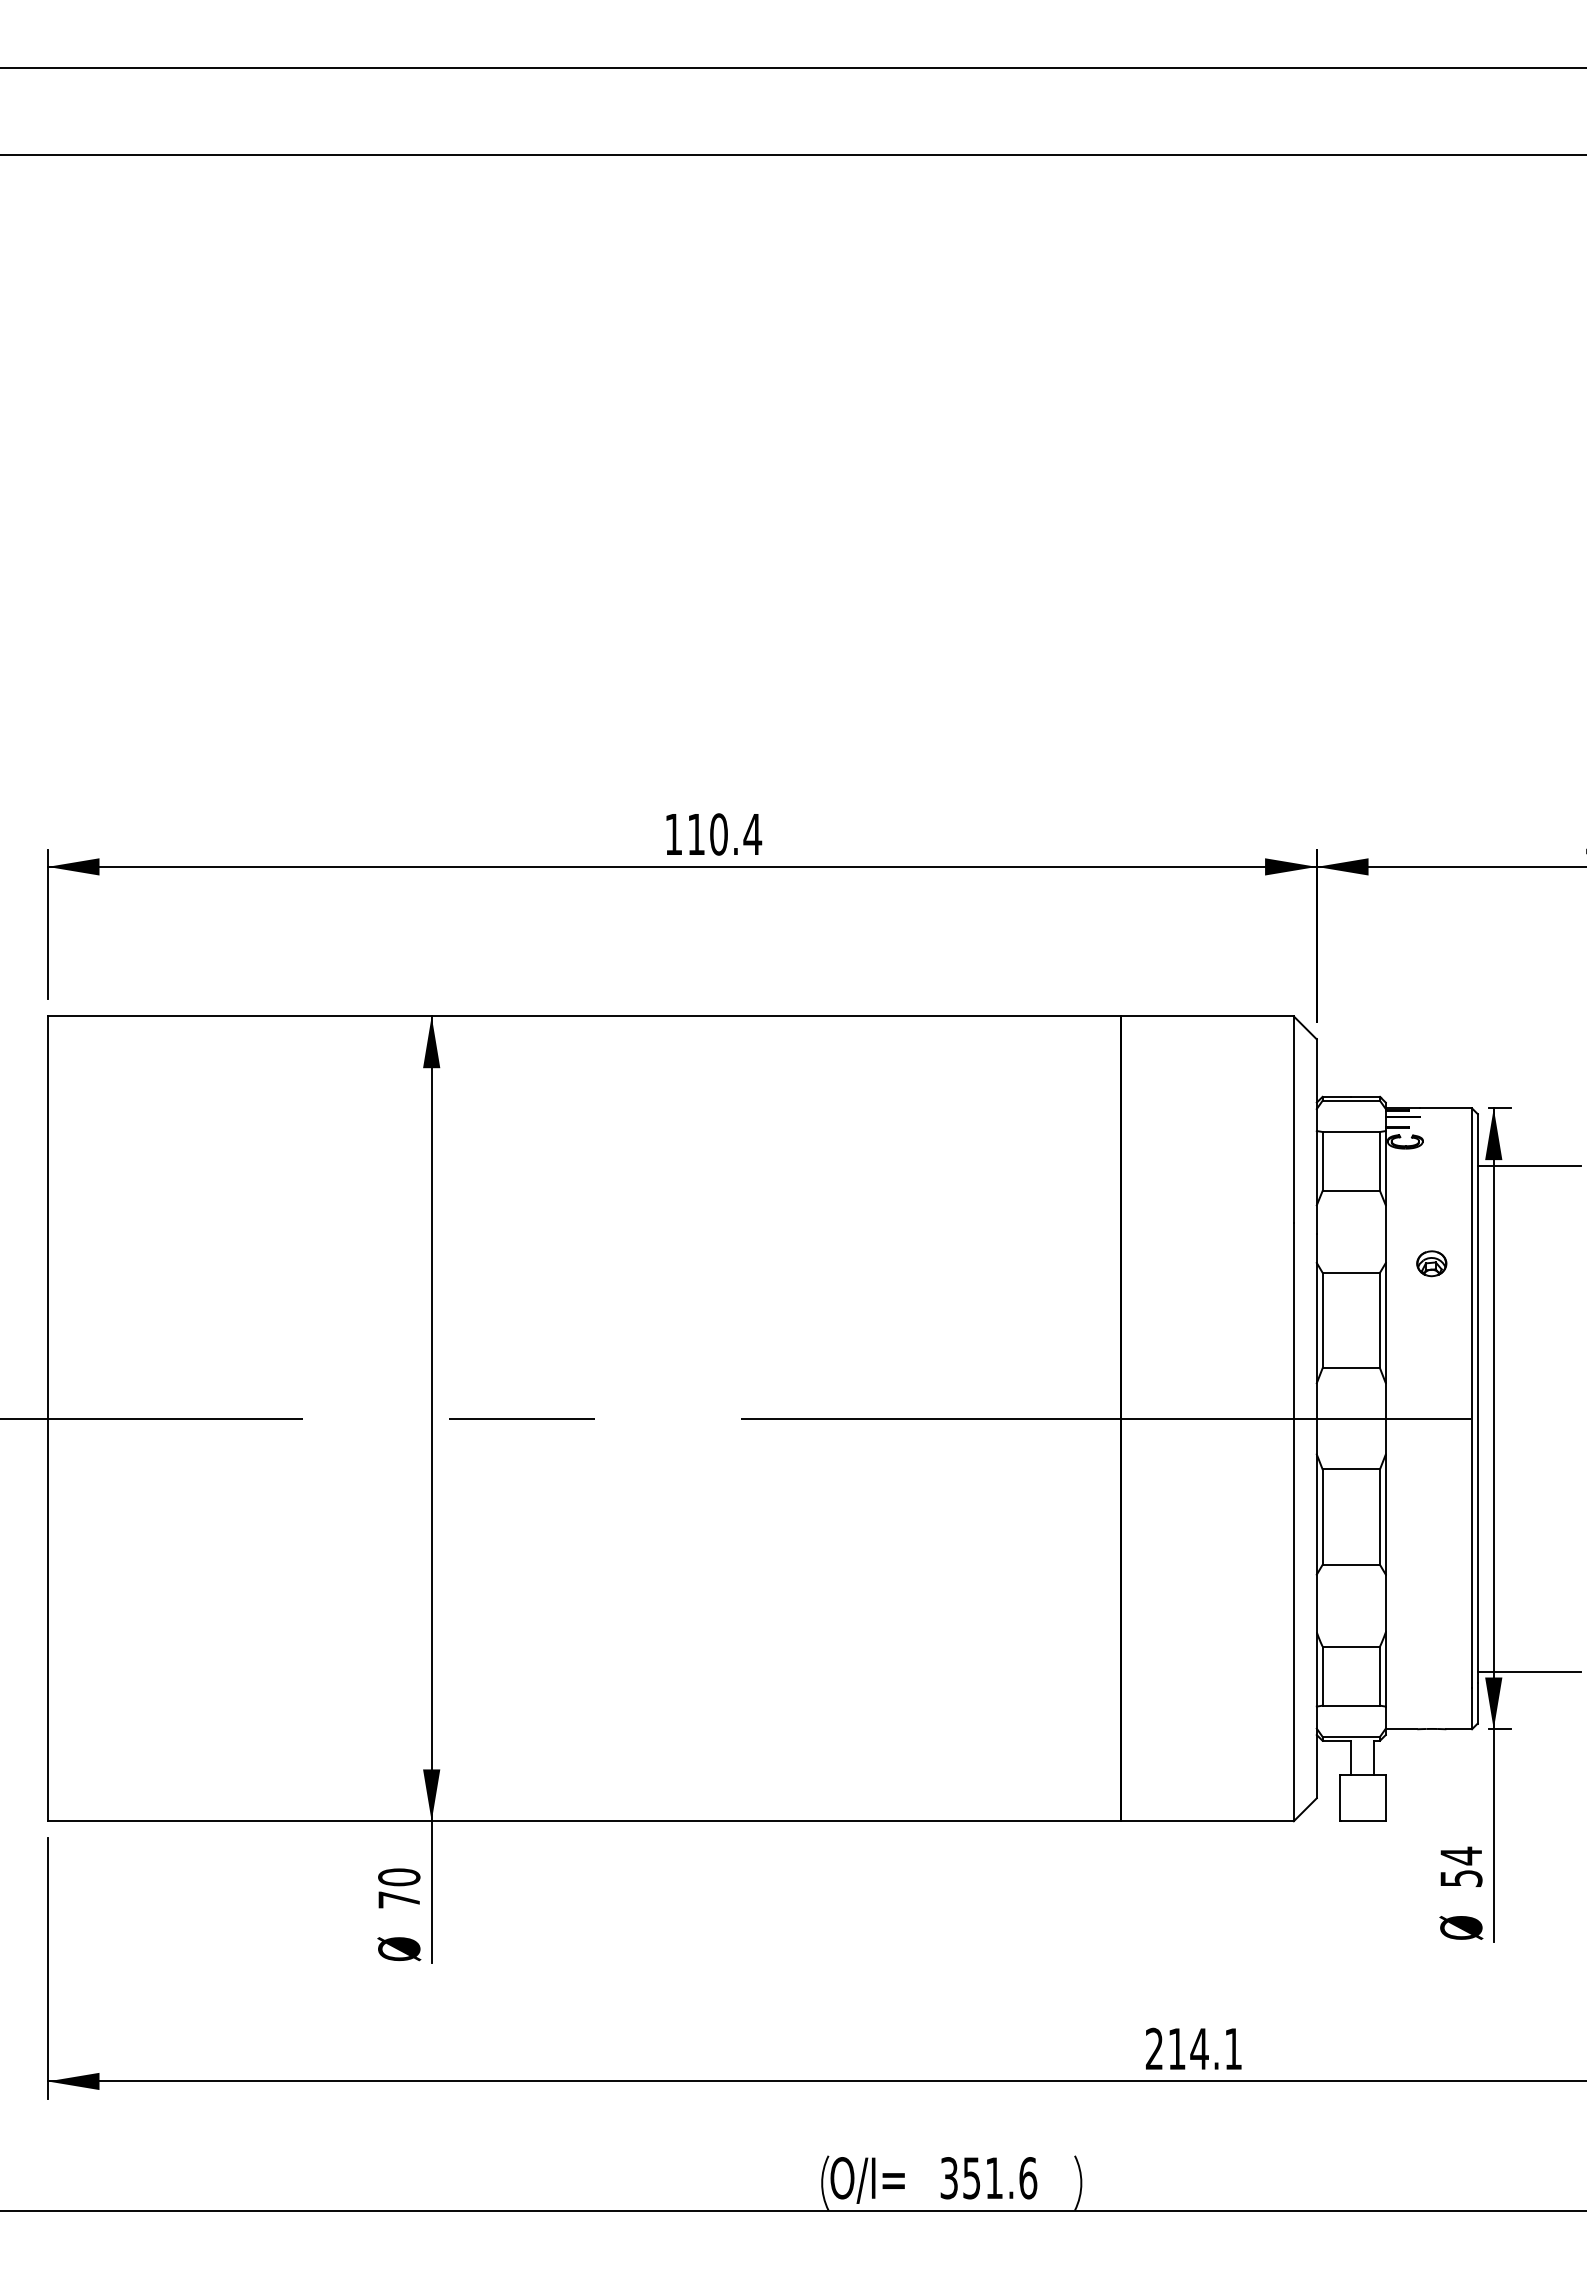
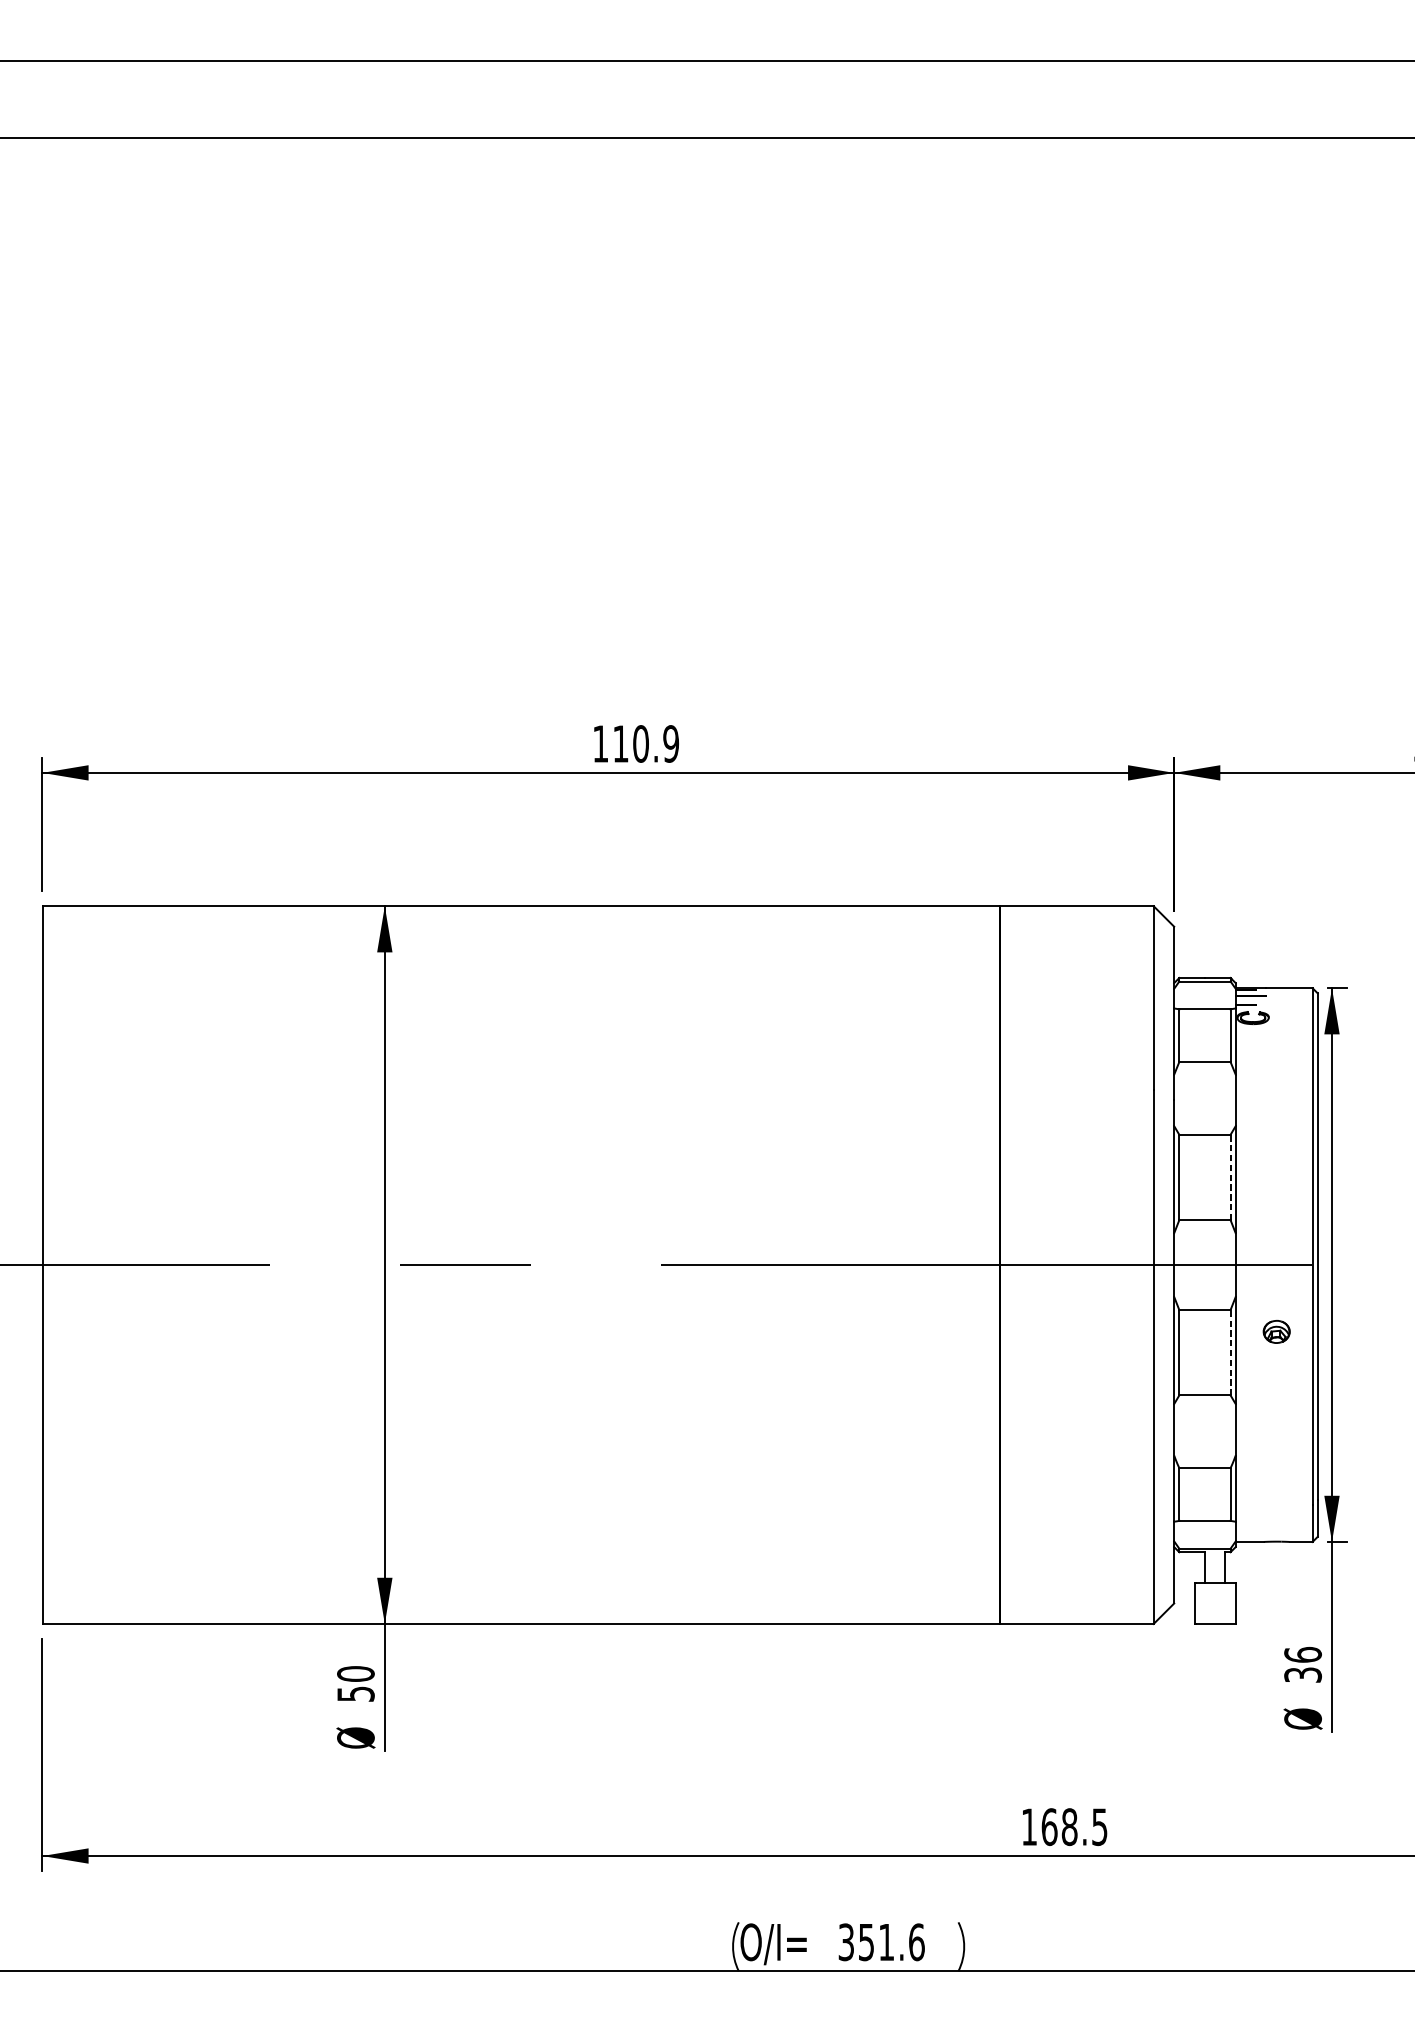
text: (752, 834) -> (670, 744), 110.4 -> 110.9
line: (1529, 1165) -> (1363, 1039), removed
part: (1431, 1263) -> (1276, 1331), moved
line: (1380, 1320) -> (1230, 1177), solid -> dashed
line: (1380, 1517) -> (1230, 1353), solid -> dashed
line: (1529, 1671) -> (1363, 1490), removed
text: (1461, 1866) -> (1303, 1664), 54 -> 36
text: (399, 1899) -> (356, 1693), 70 -> 50
text: (1193, 2048) -> (1064, 1826), 214.1 -> 168.5

